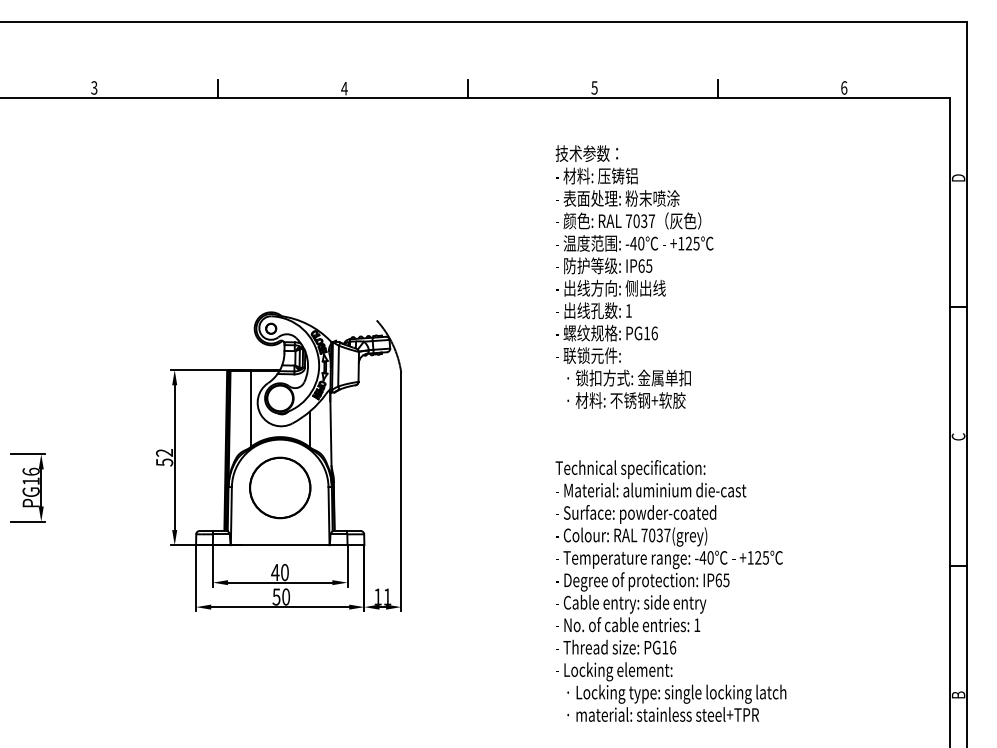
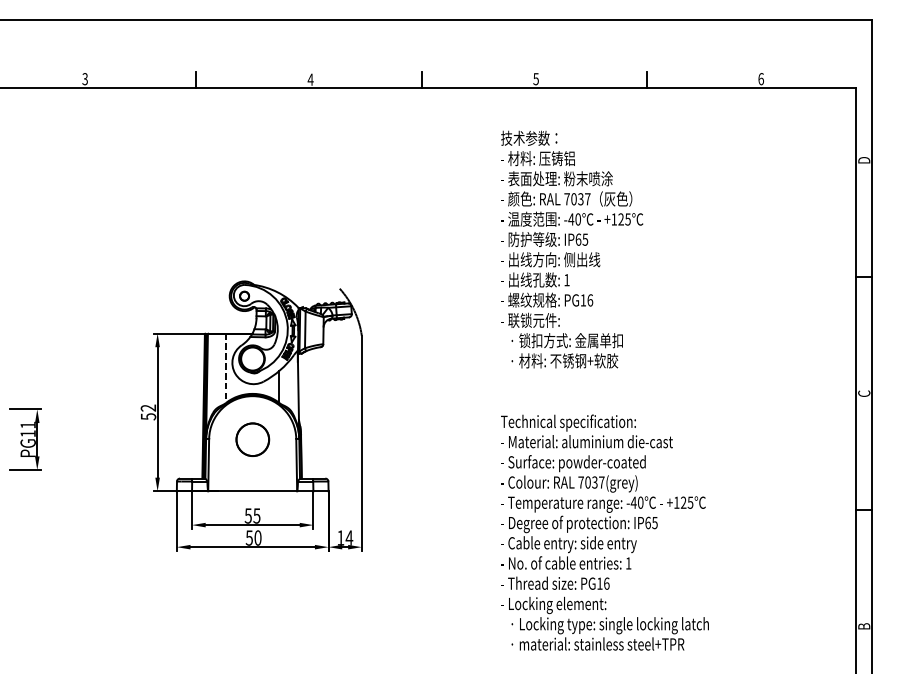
line: (250, 409) -> (225, 369), solid -> dashed
text: (30, 471) -> (27, 424), PG16 -> PG11
part: (280, 487) -> (252, 439), size x0.6
text: (279, 572) -> (252, 515), 40 -> 55
text: (387, 596) -> (349, 537), 11 -> 14

